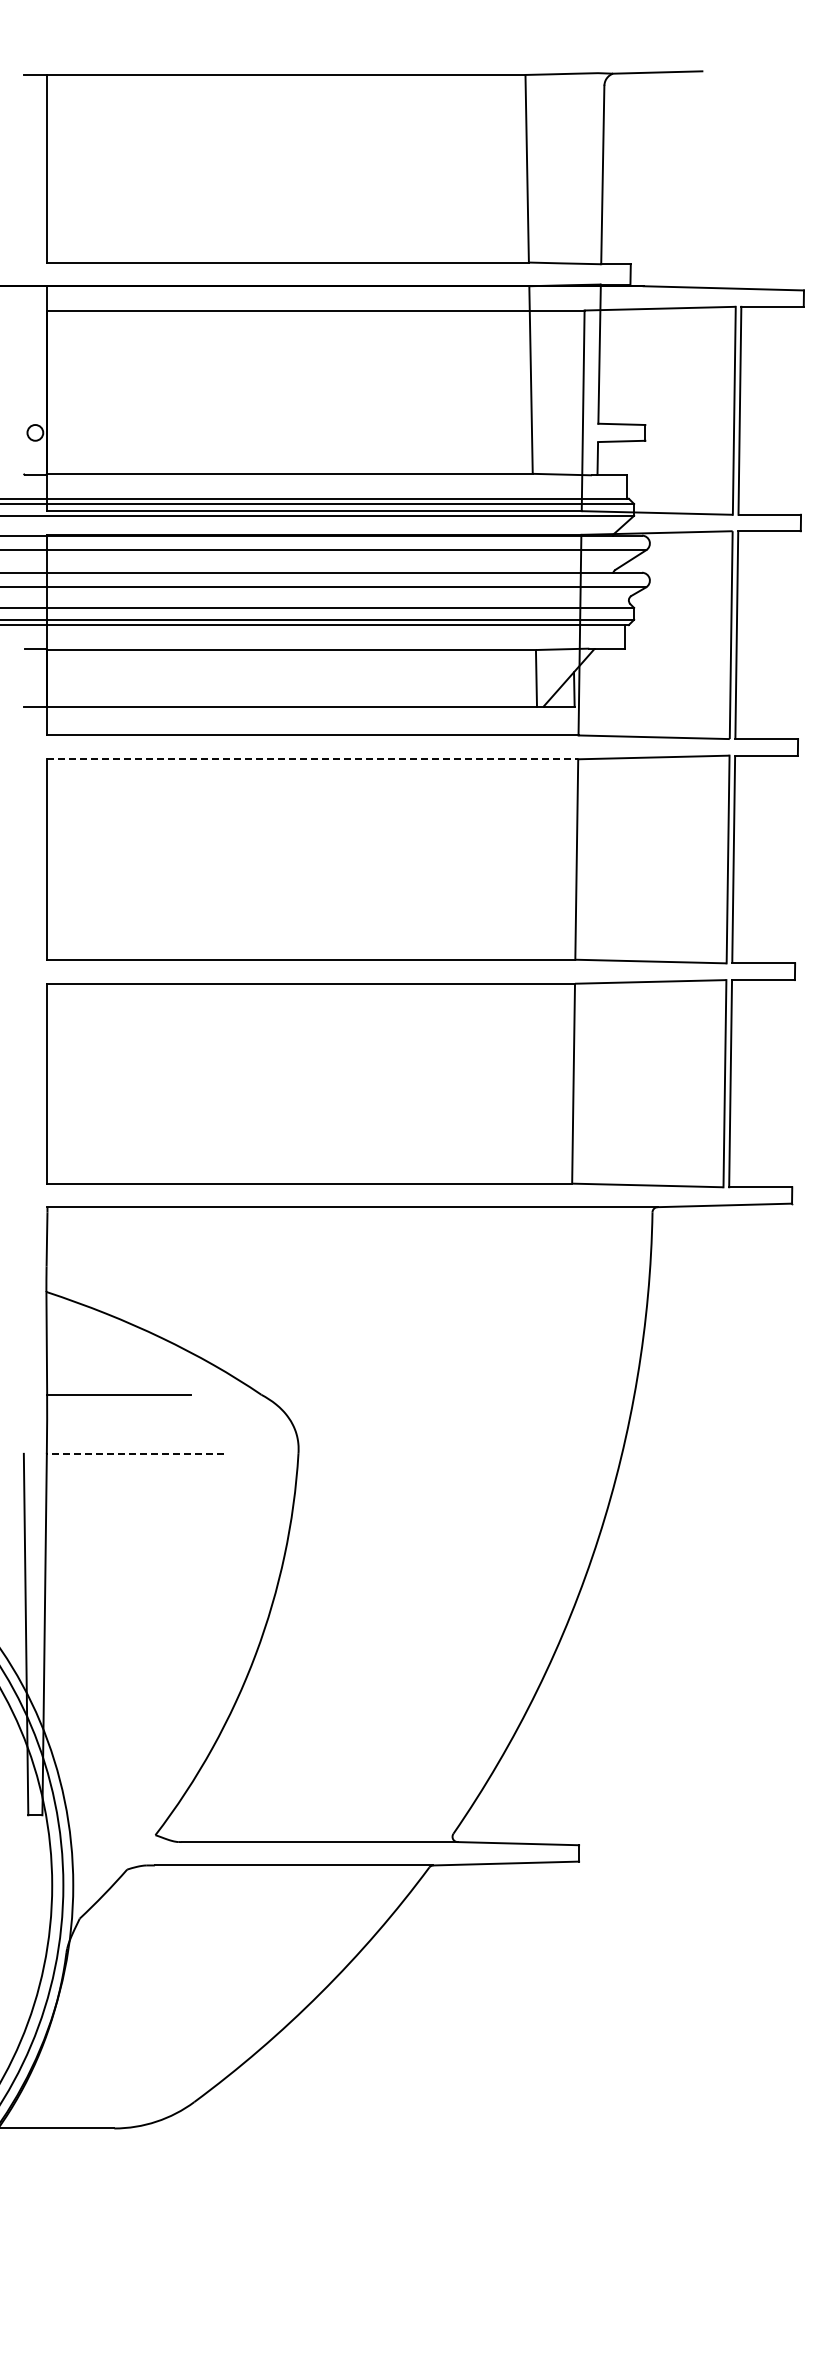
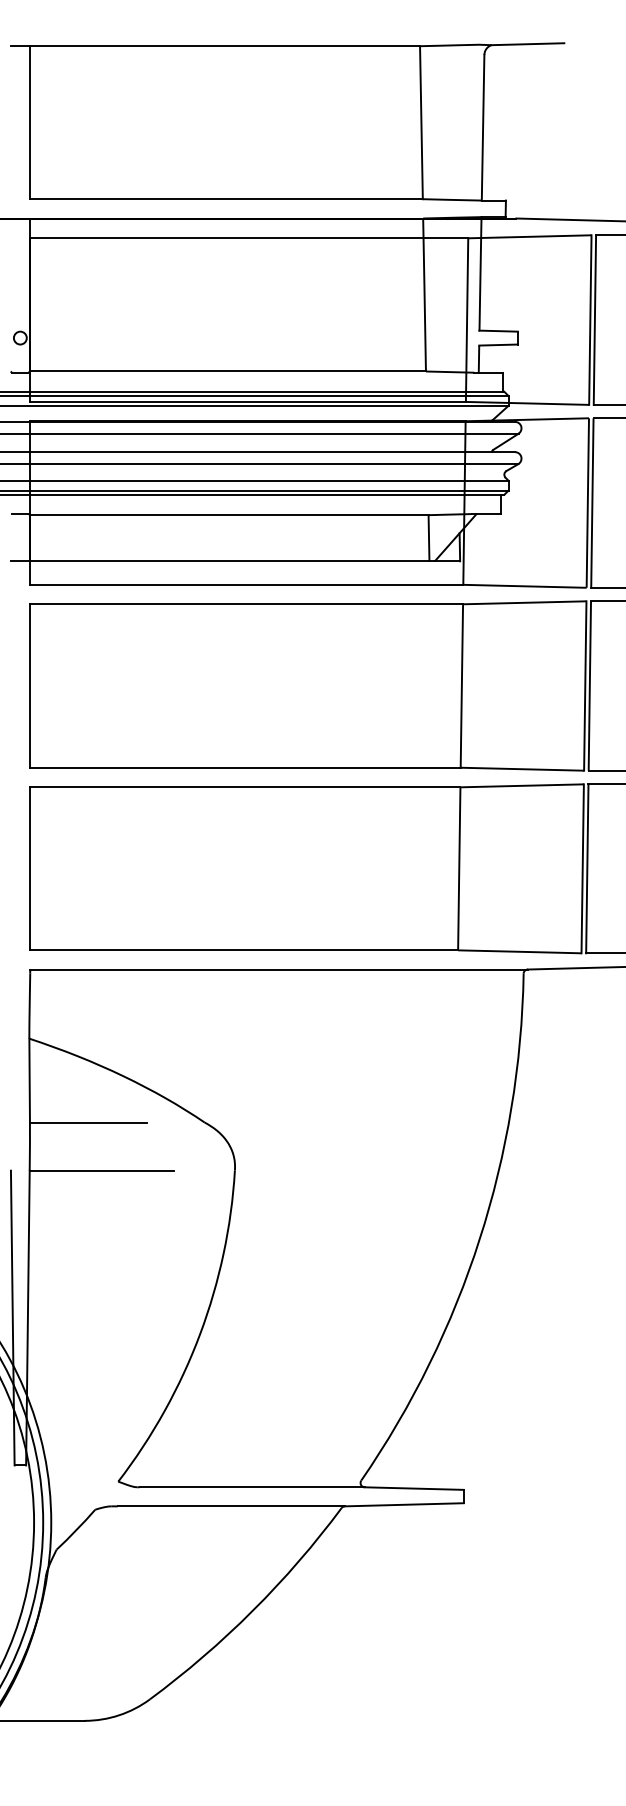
line: (313, 759) -> (247, 604), dashed -> solid
line: (135, 1453) -> (102, 1170), dashed -> solid

